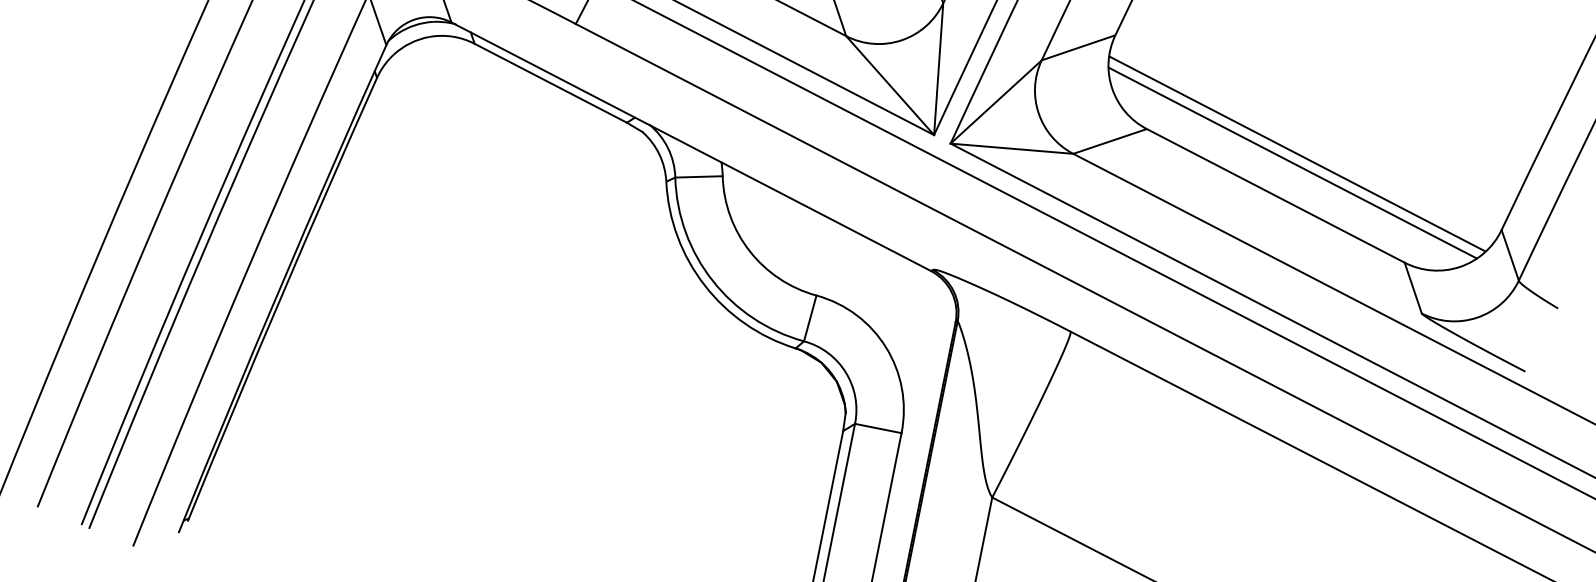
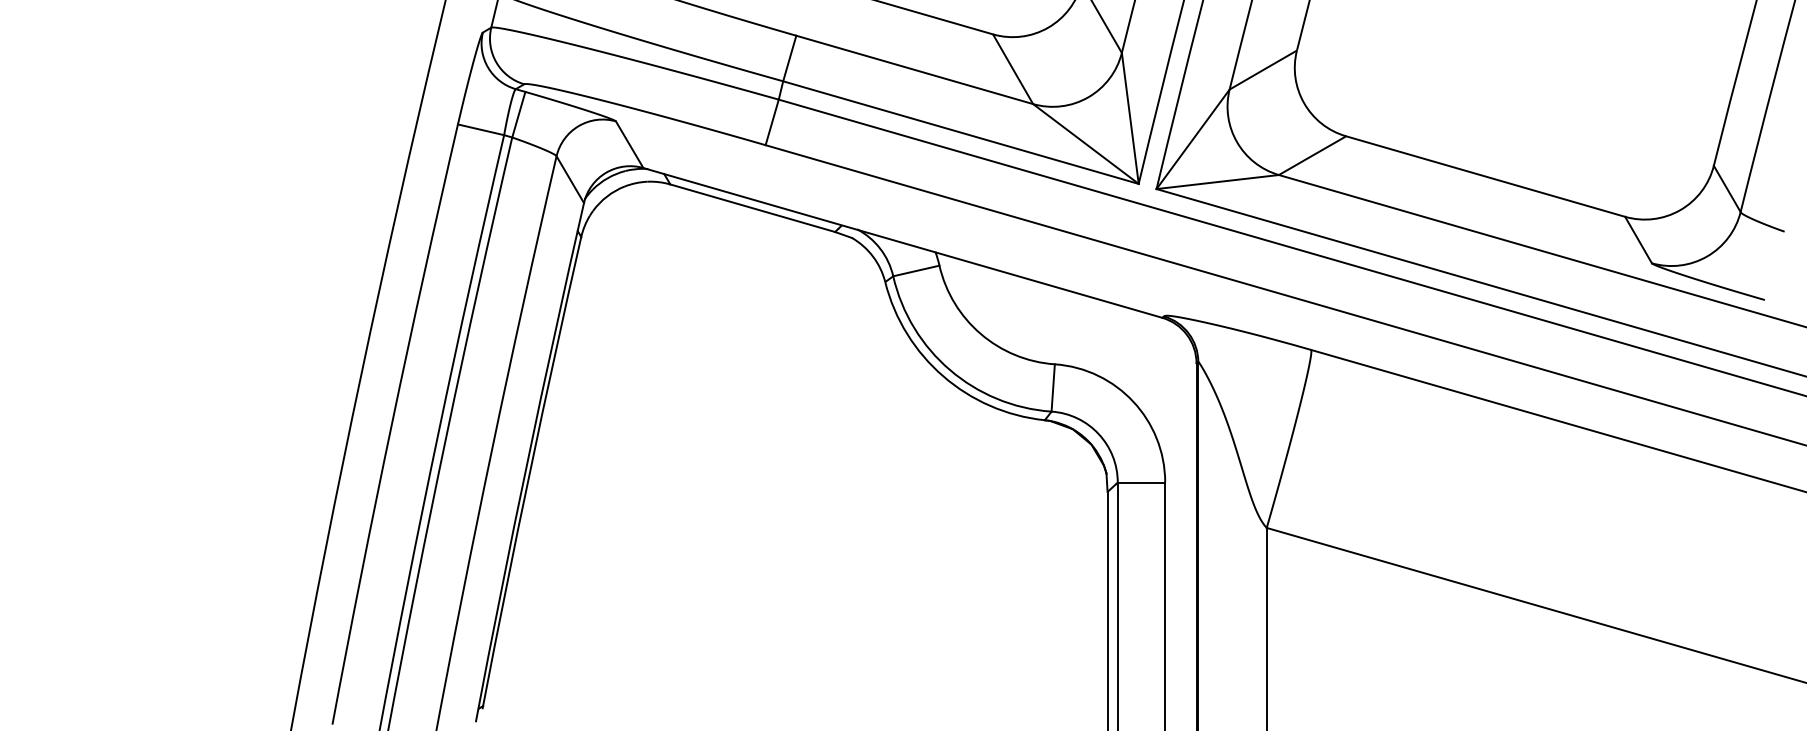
line: (1297, 153) -> (1498, 130), removed
line: (1292, 162) -> (1495, 140), removed

